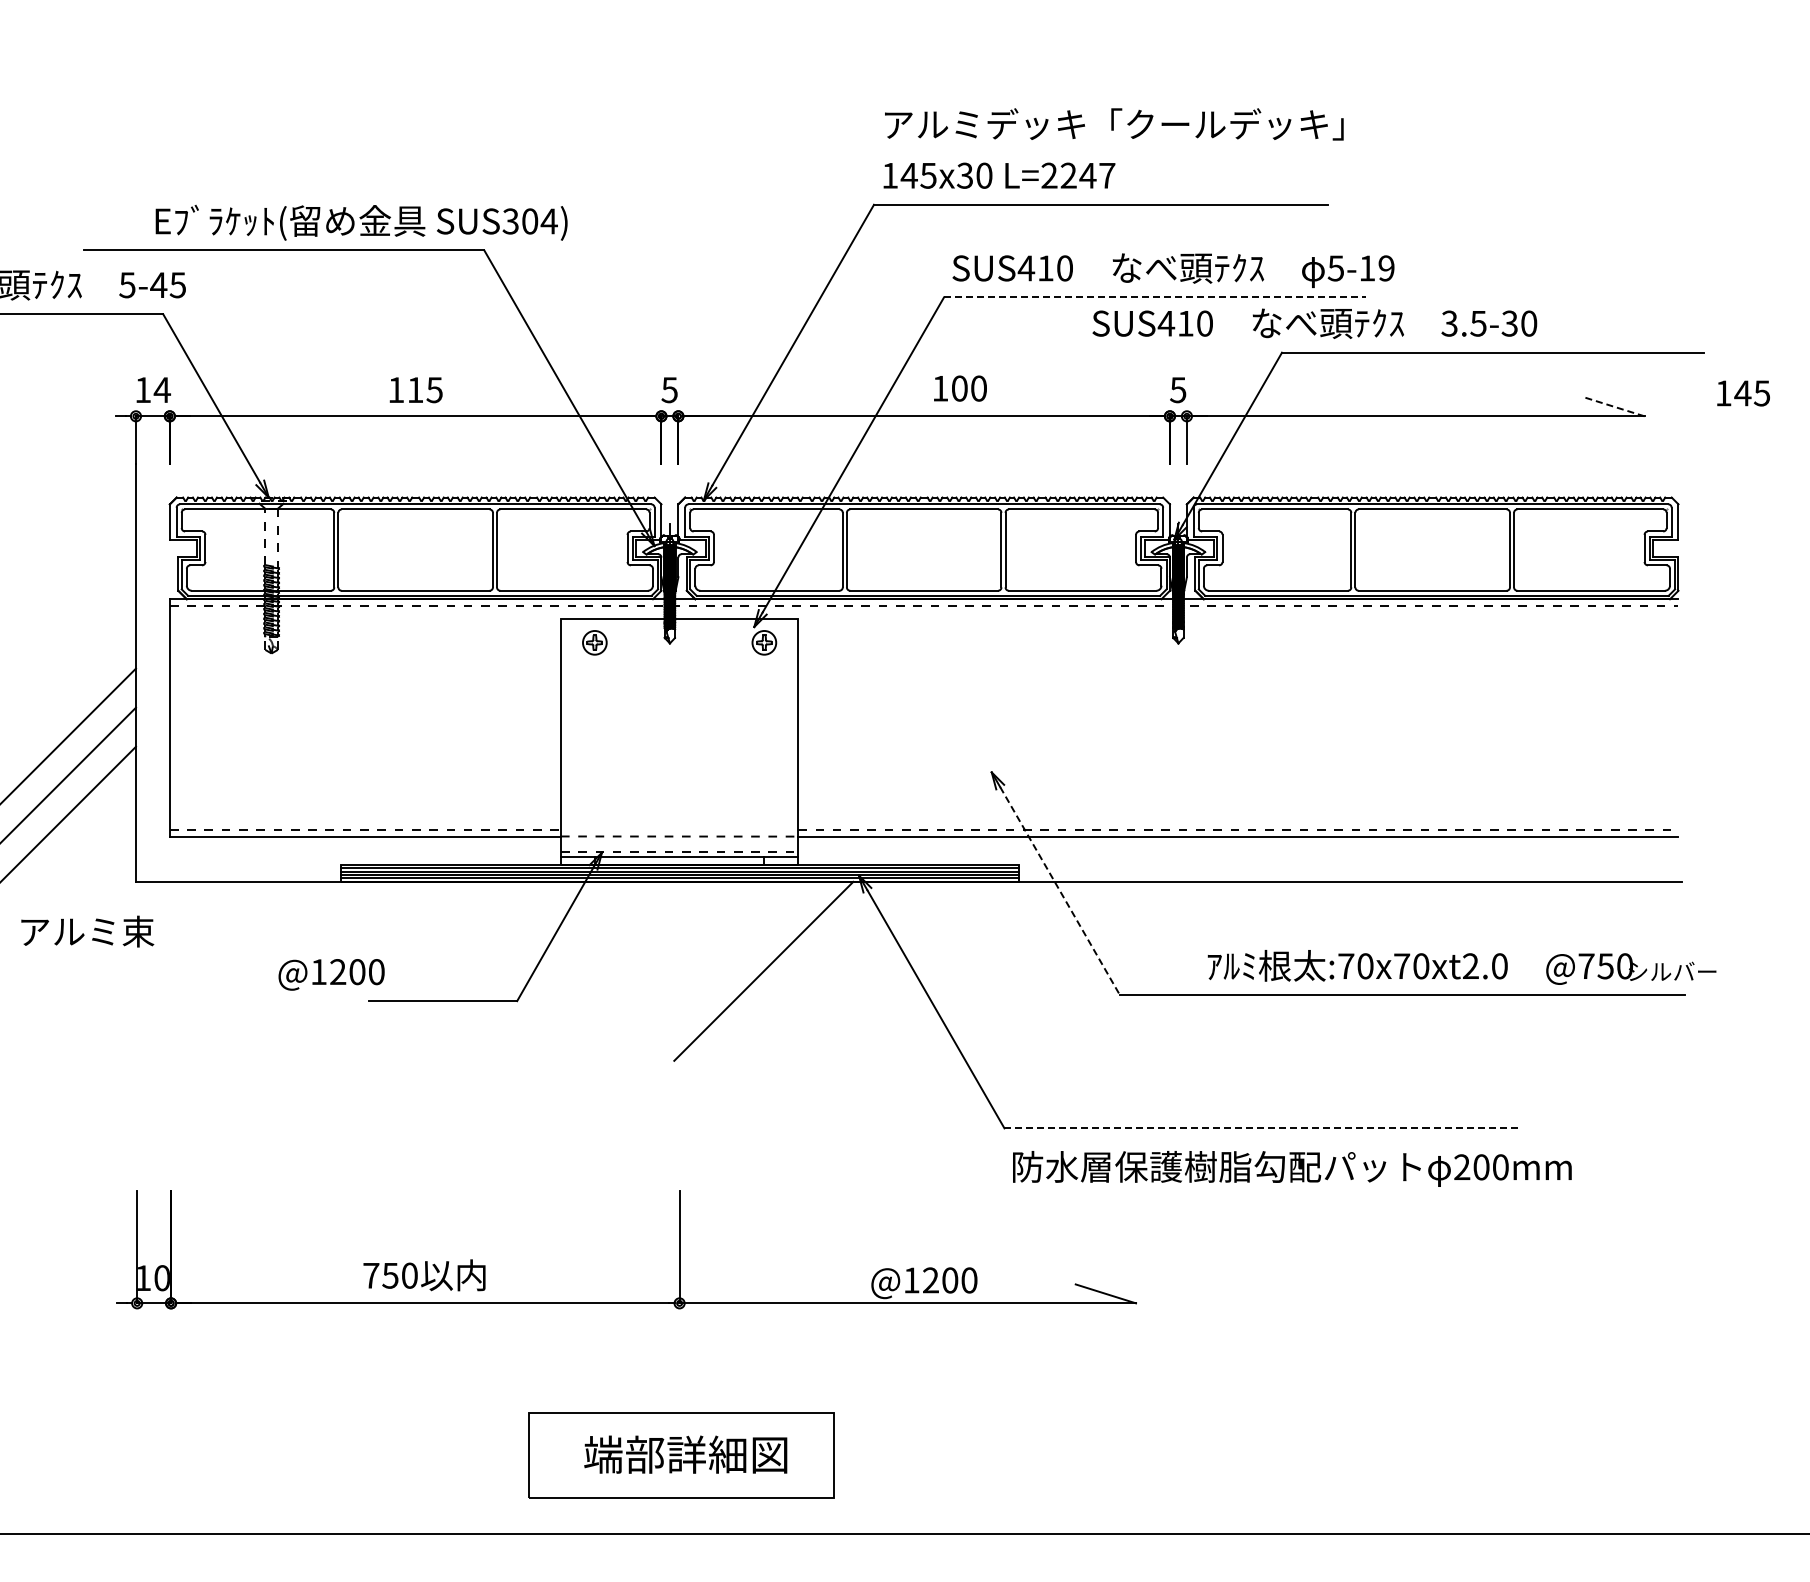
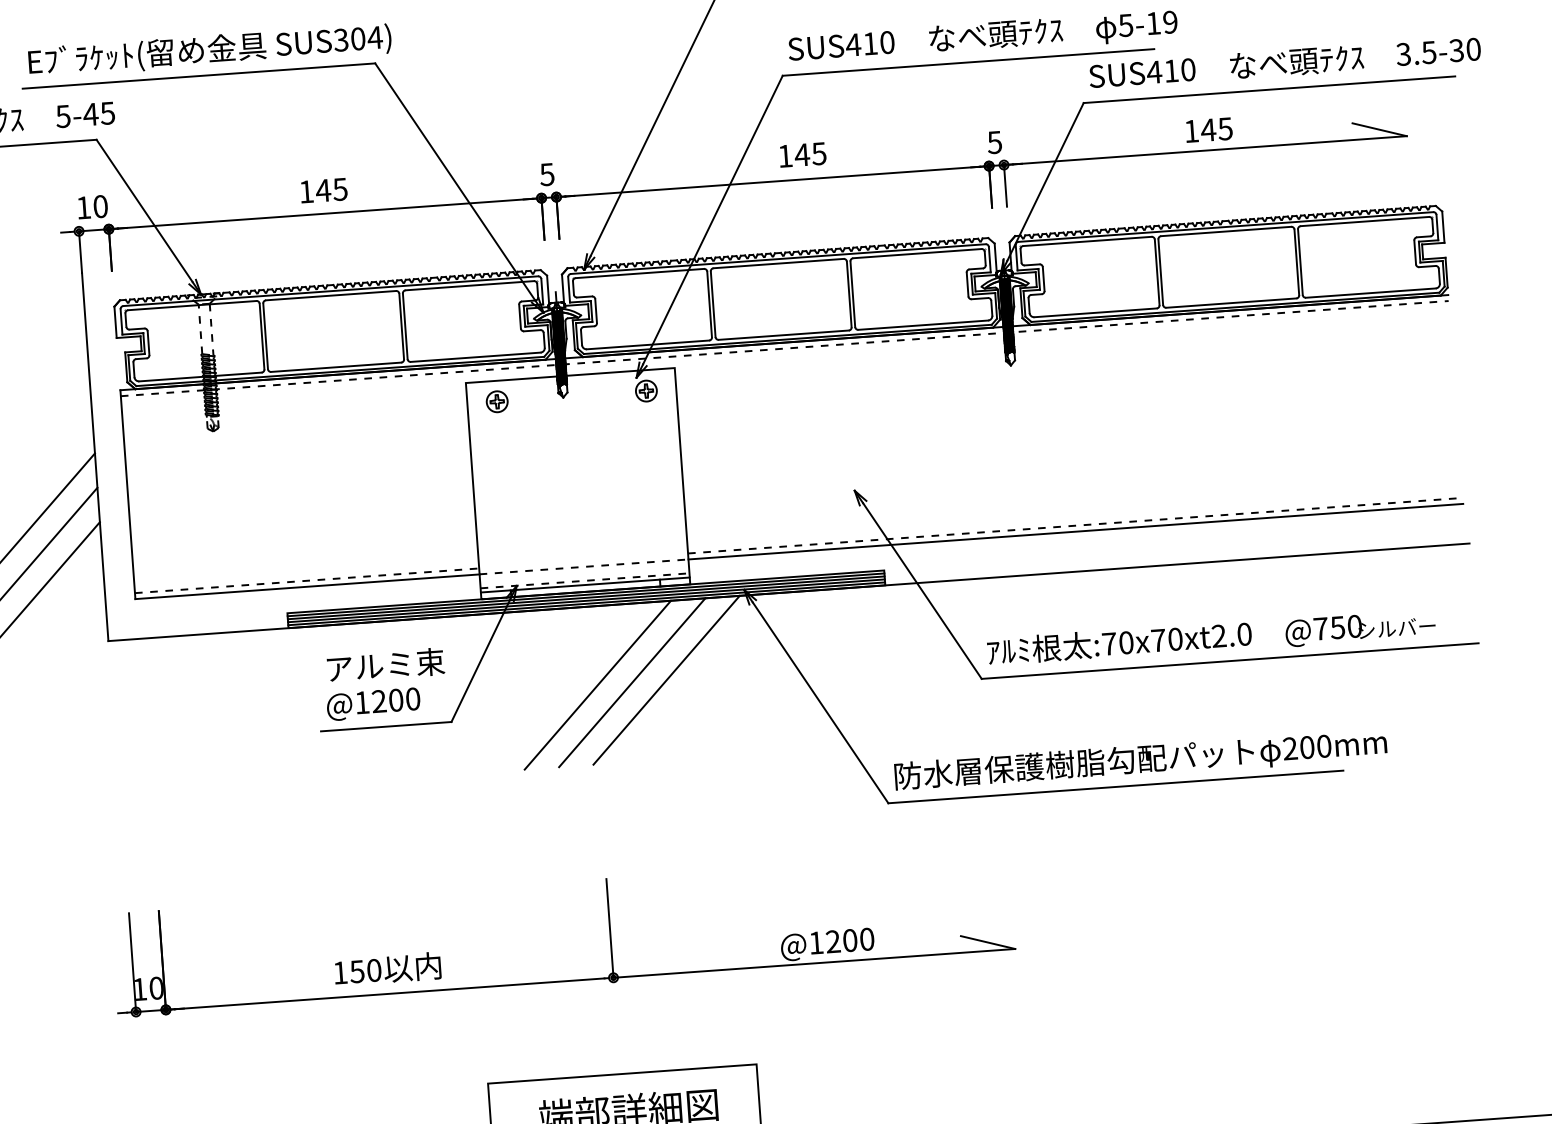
text: (361, 222) -> (209, 50), moved
line: (1155, 297) -> (968, 62), dashed -> solid
text: (1314, 323) -> (1284, 62), moved
text: (968, 388) -> (810, 154), 100 -> 145
text: (415, 389) -> (323, 190), 115 -> 145
text: (162, 390) -> (100, 206), 14 -> 10
text: (1743, 393) -> (1209, 130), moved
line: (1614, 406) -> (1379, 129), dashed -> solid
line: (1060, 891) -> (922, 591), dashed -> solid
text: (87, 931) -> (385, 665), moved
text: (1461, 967) -> (1210, 637), moved
line: (685, 970) -> (597, 684), added
line: (724, 970) -> (632, 681), added
text: (331, 974) -> (373, 704), moved
line: (1263, 1128) -> (1116, 787), dashed -> solid
text: (1292, 1168) -> (1141, 760), moved
text: (371, 1275) -> (340, 972), 750 -> 150

